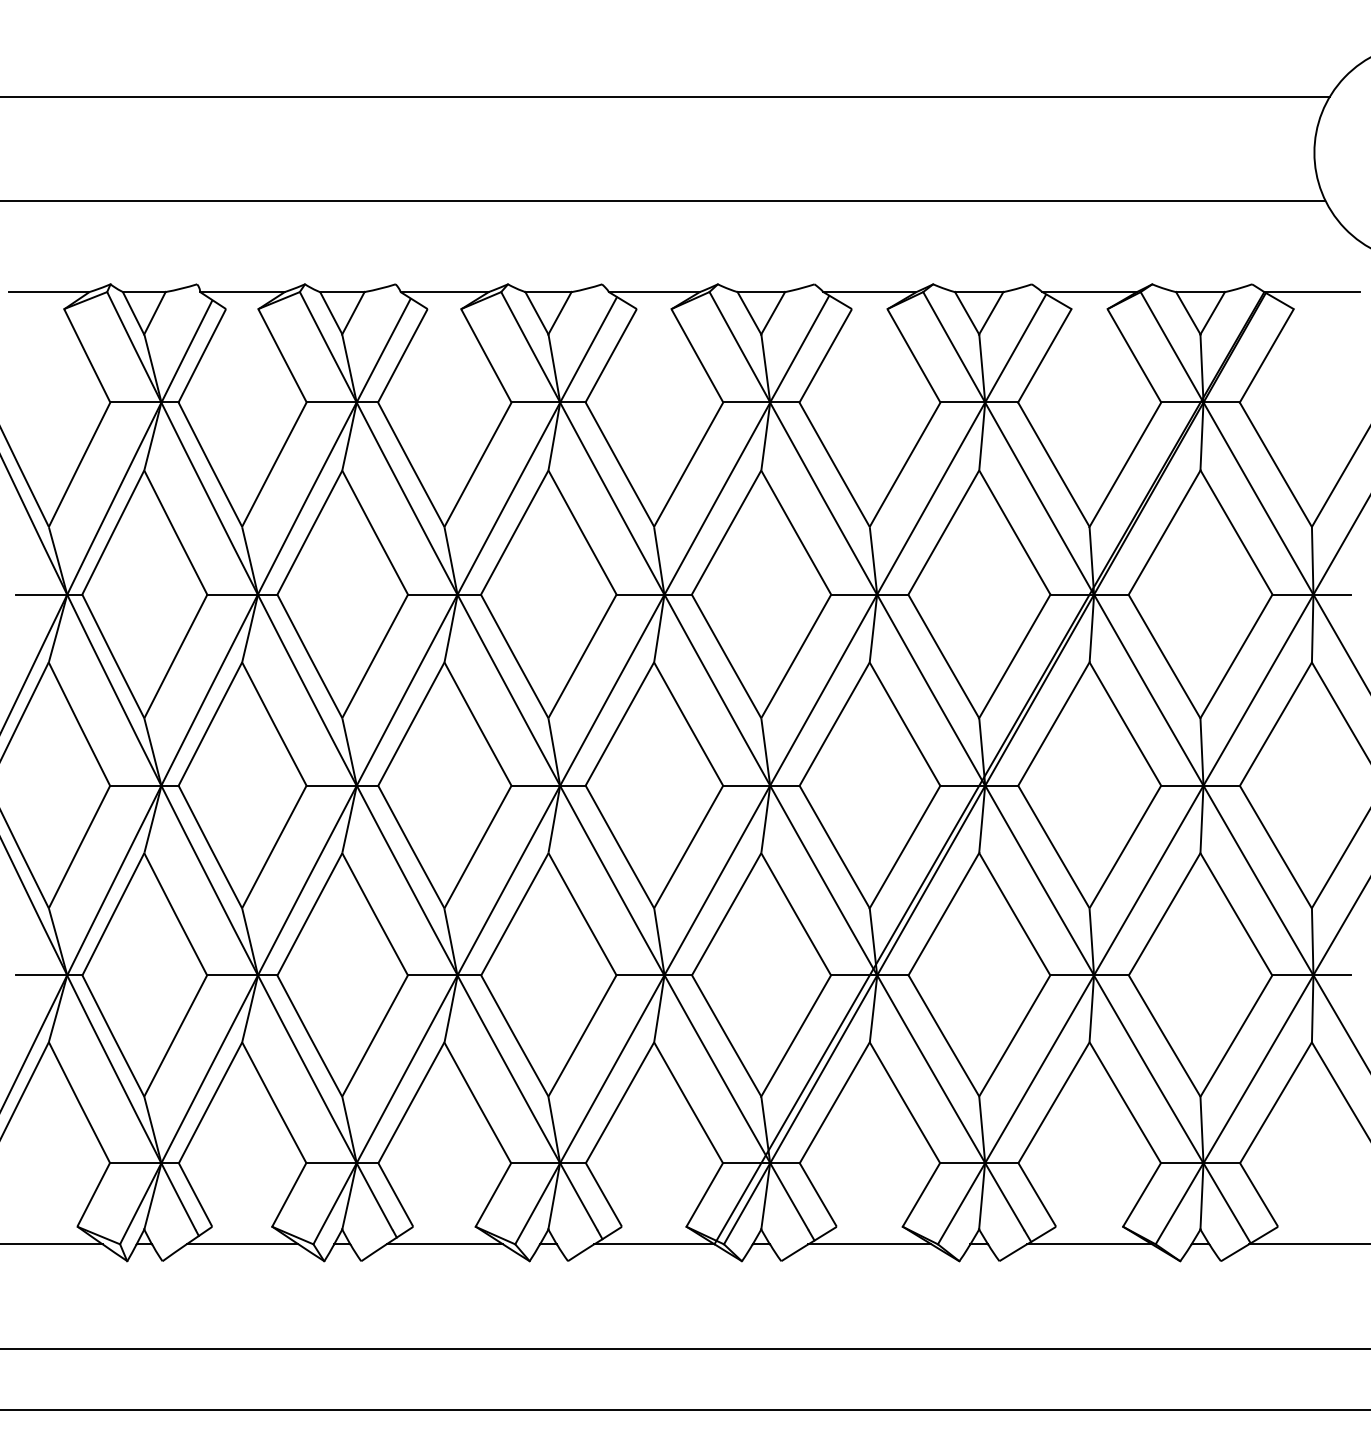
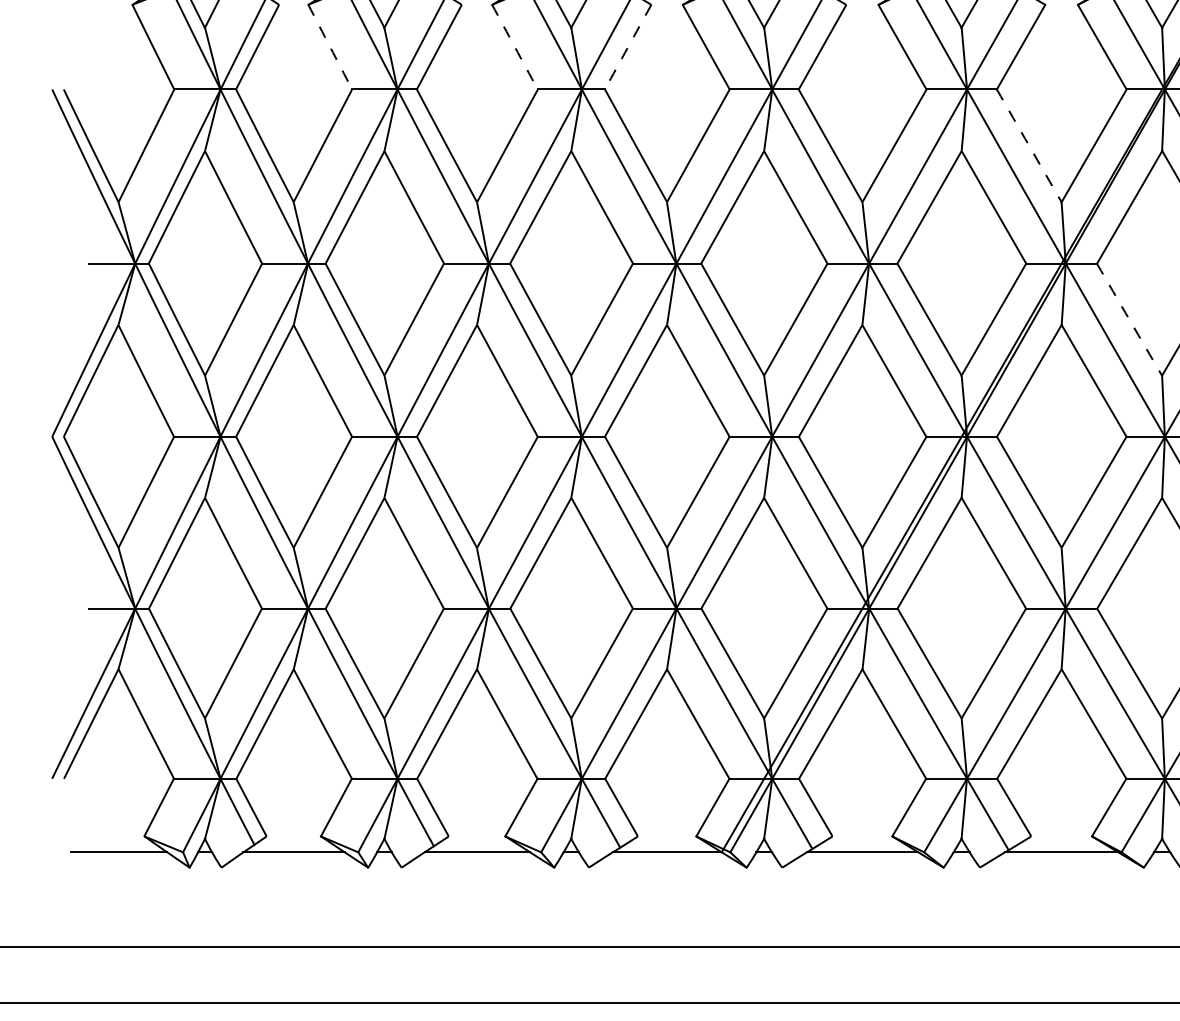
arc: (282, 355) -> (330, 46), solid -> dashed
arc: (486, 355) -> (515, 46), solid -> dashed
arc: (611, 355) -> (628, 46), solid -> dashed
arc: (1053, 464) -> (1028, 145), solid -> dashed
arc: (1164, 656) -> (1129, 319), solid -> dashed

